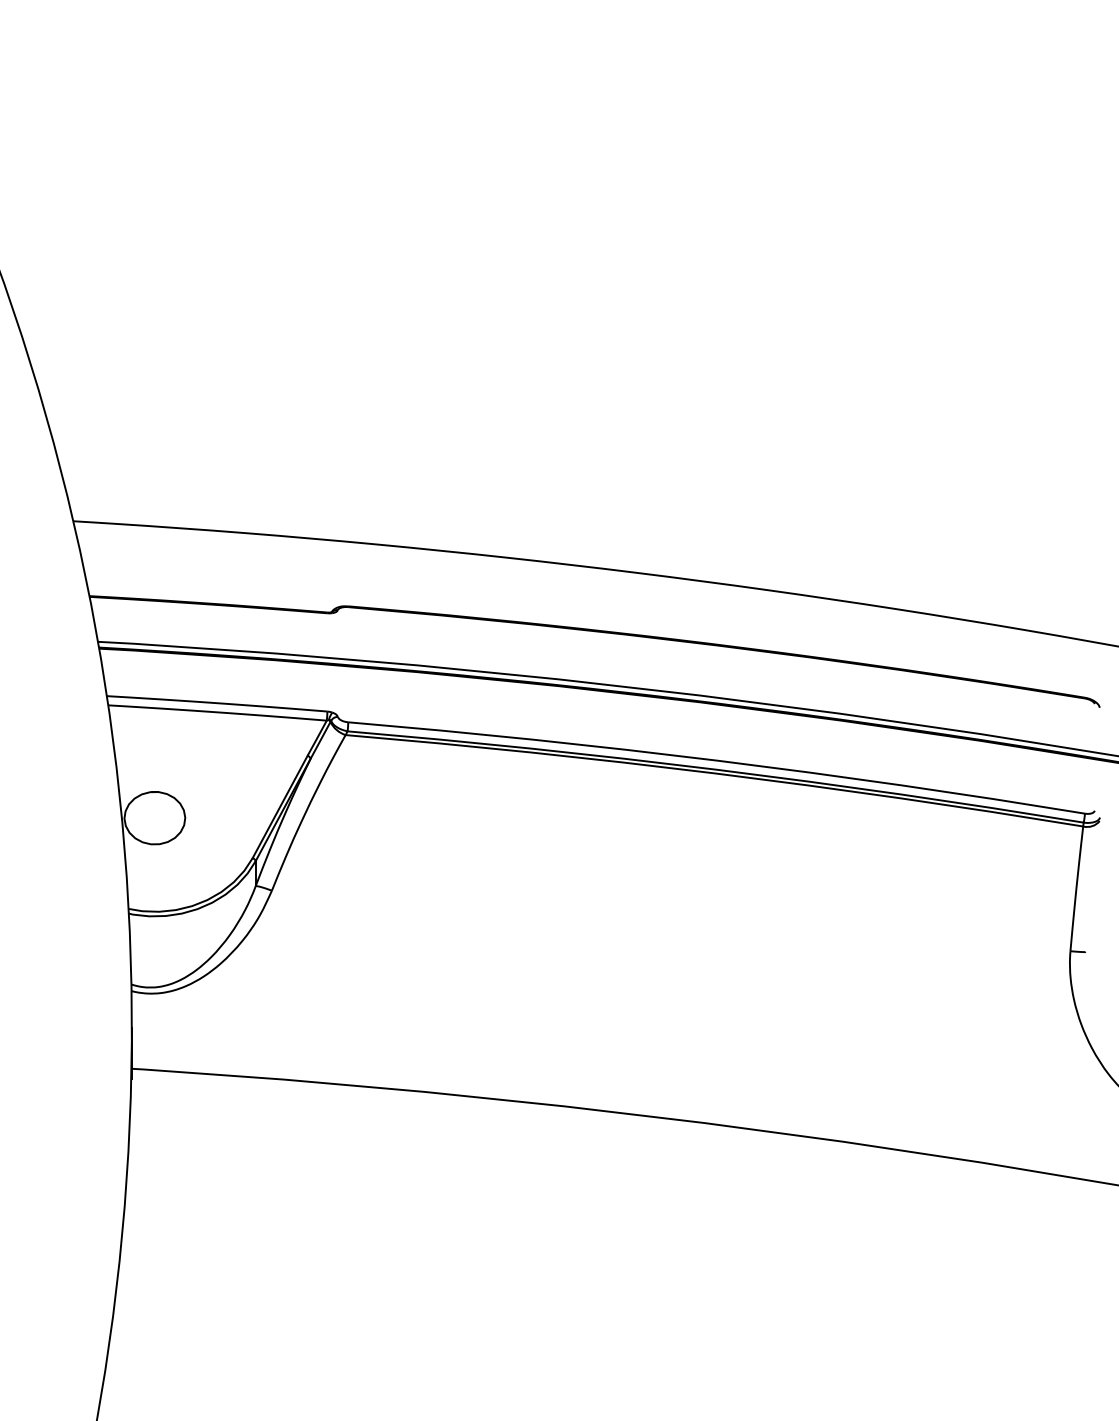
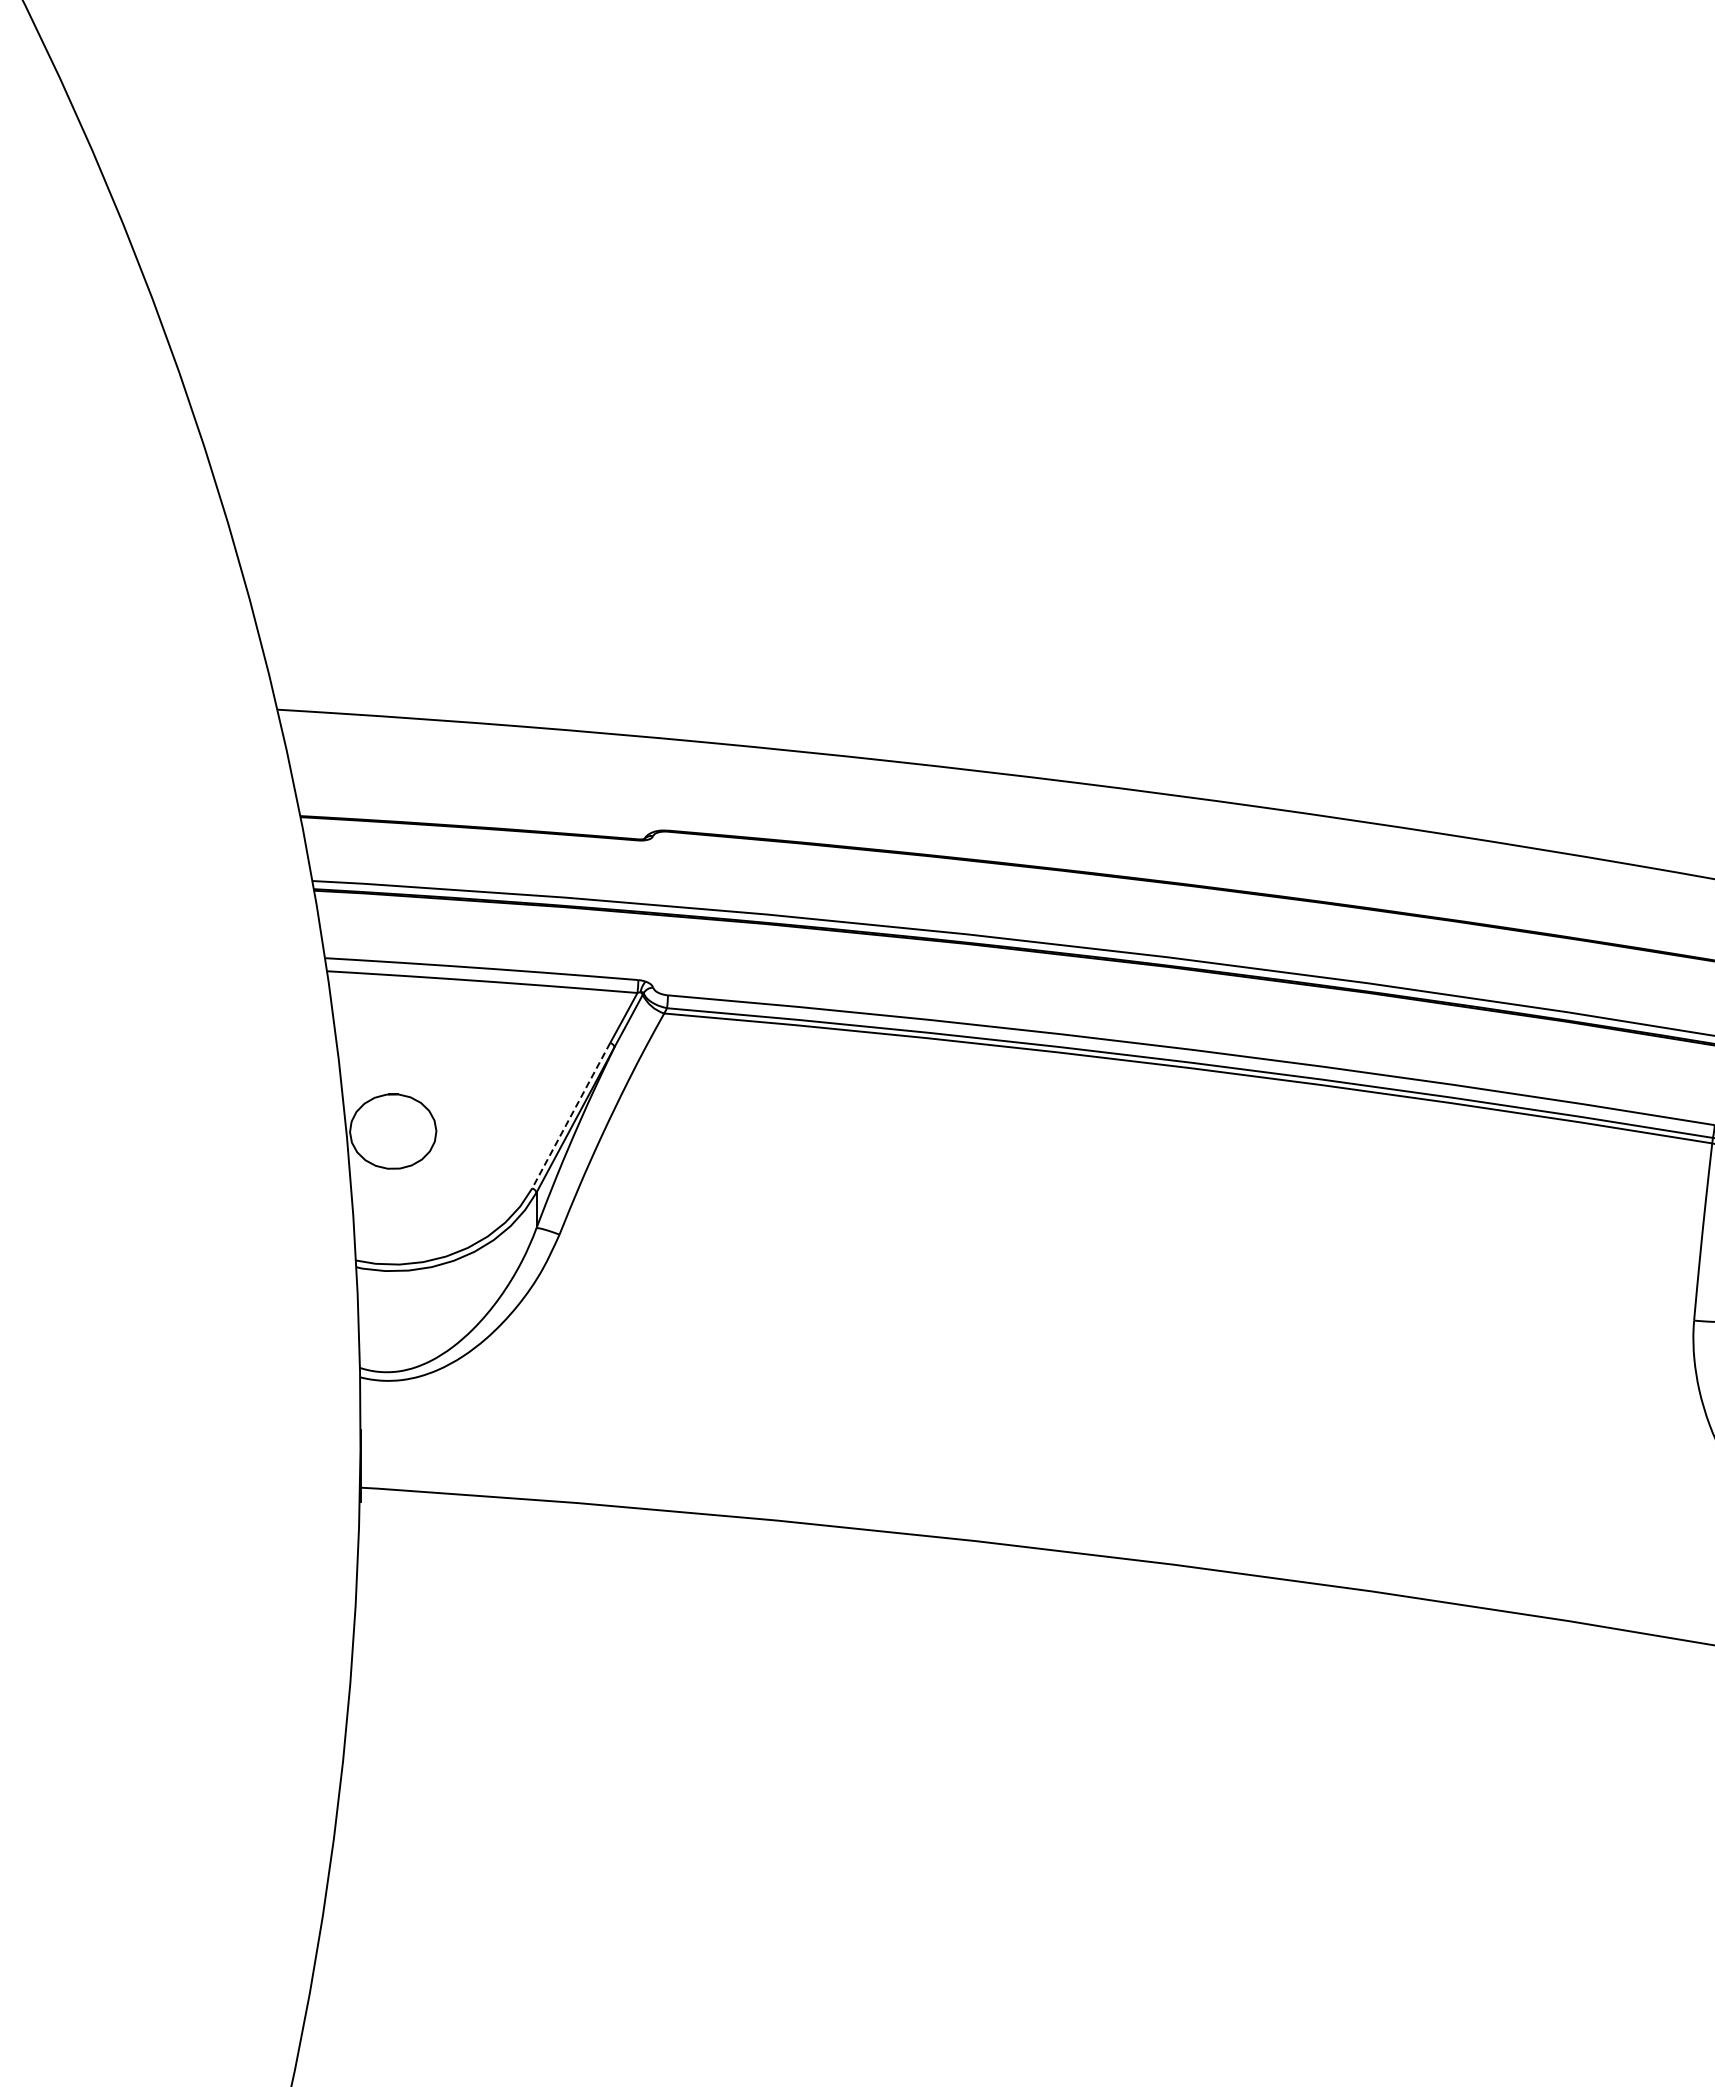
line: (280, 806) -> (571, 1115), solid -> dashed

